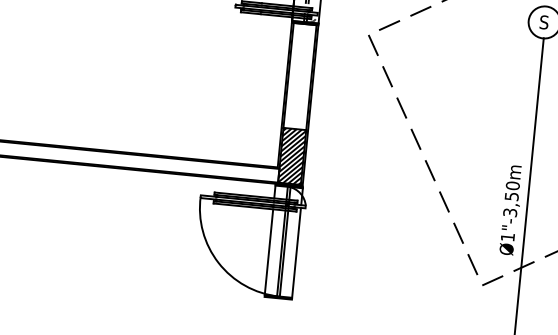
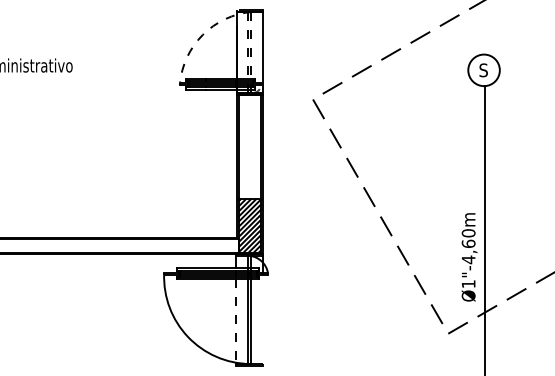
text: (510, 204) -> (468, 251), Ø1"-3,50m -> Ø1"-4,60m
line: (296, 252) -> (263, 319), removed
line: (269, 253) -> (236, 322), solid -> dashed

